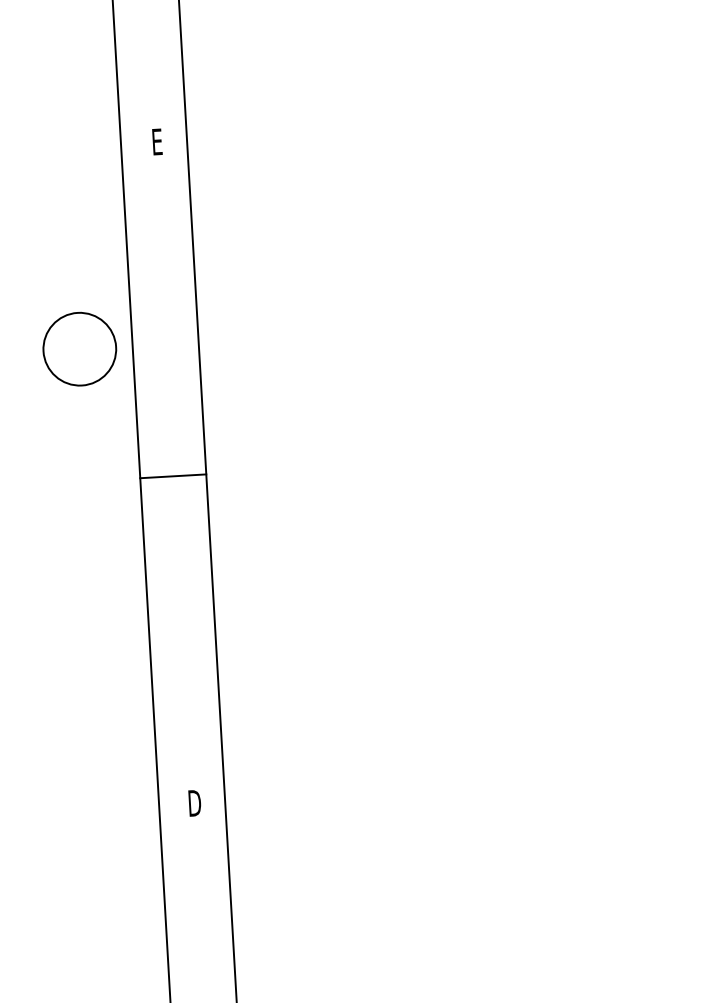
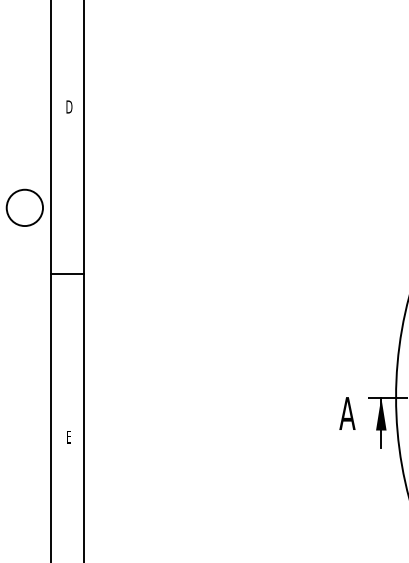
text: (157, 140) -> (69, 106), E -> D
text: (195, 801) -> (69, 436), D -> E

